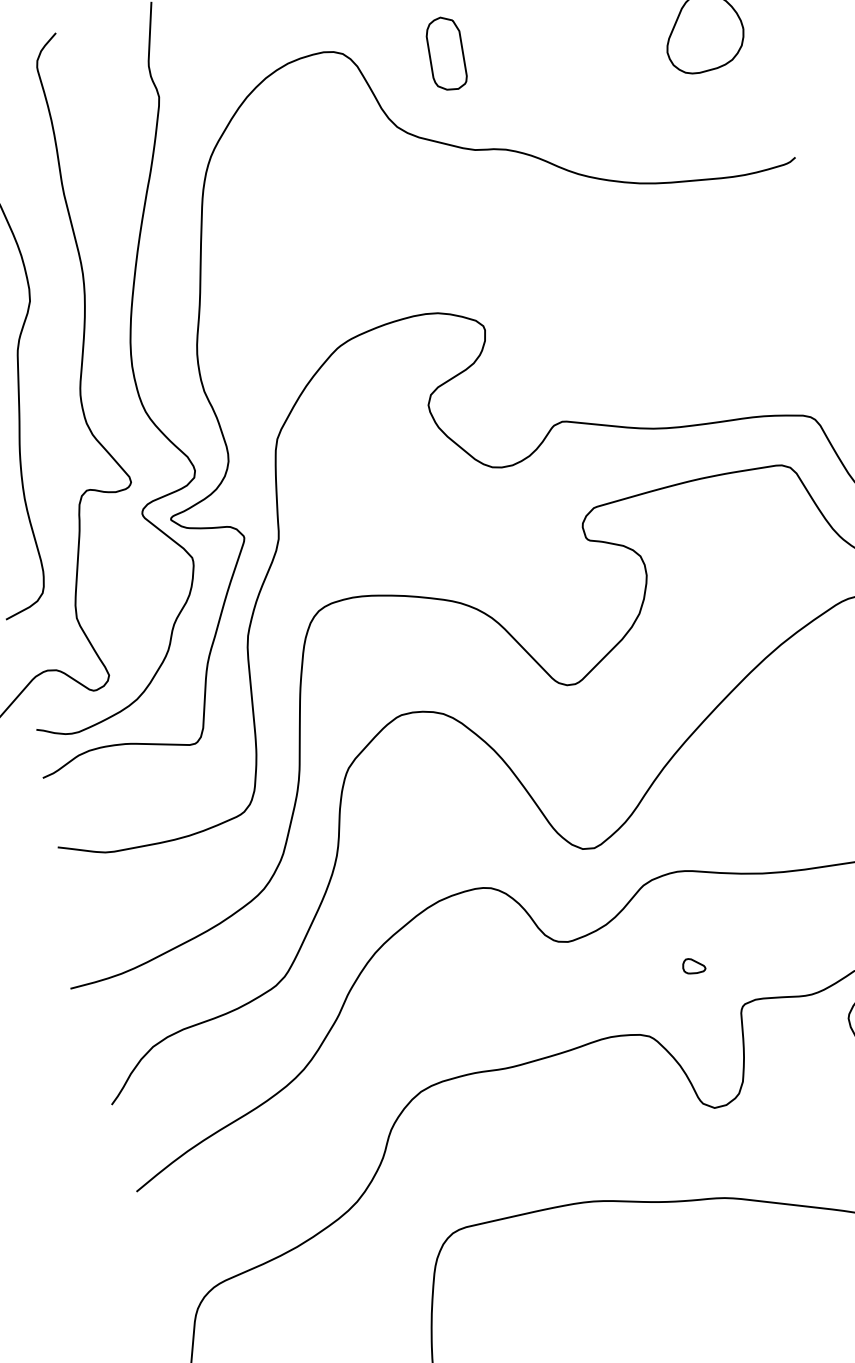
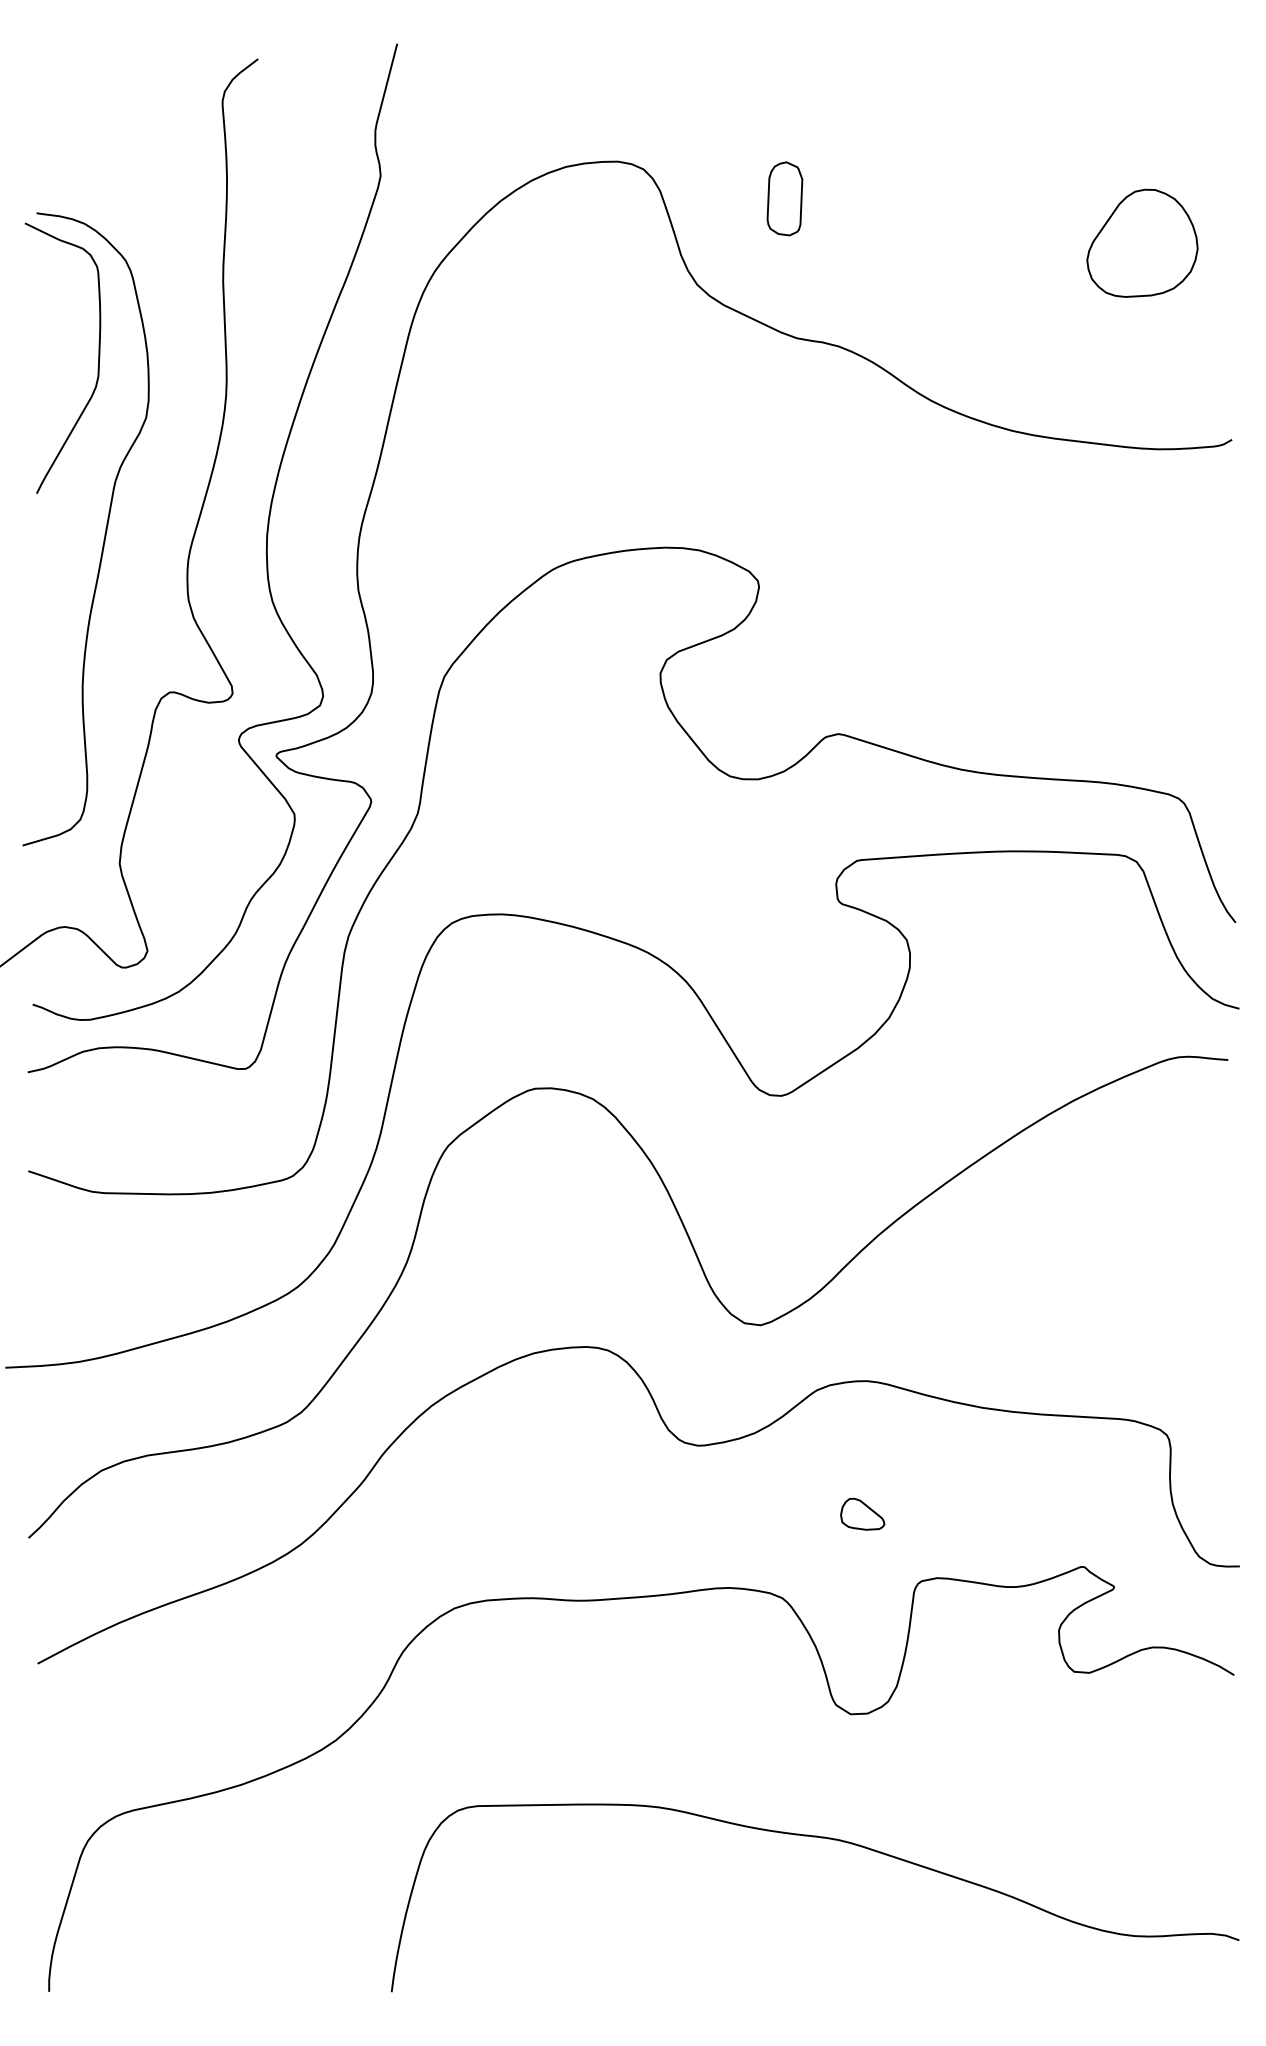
part: (445, 53) -> (784, 198), size x0.71
part: (693, 965) -> (862, 1513), size x1.43

